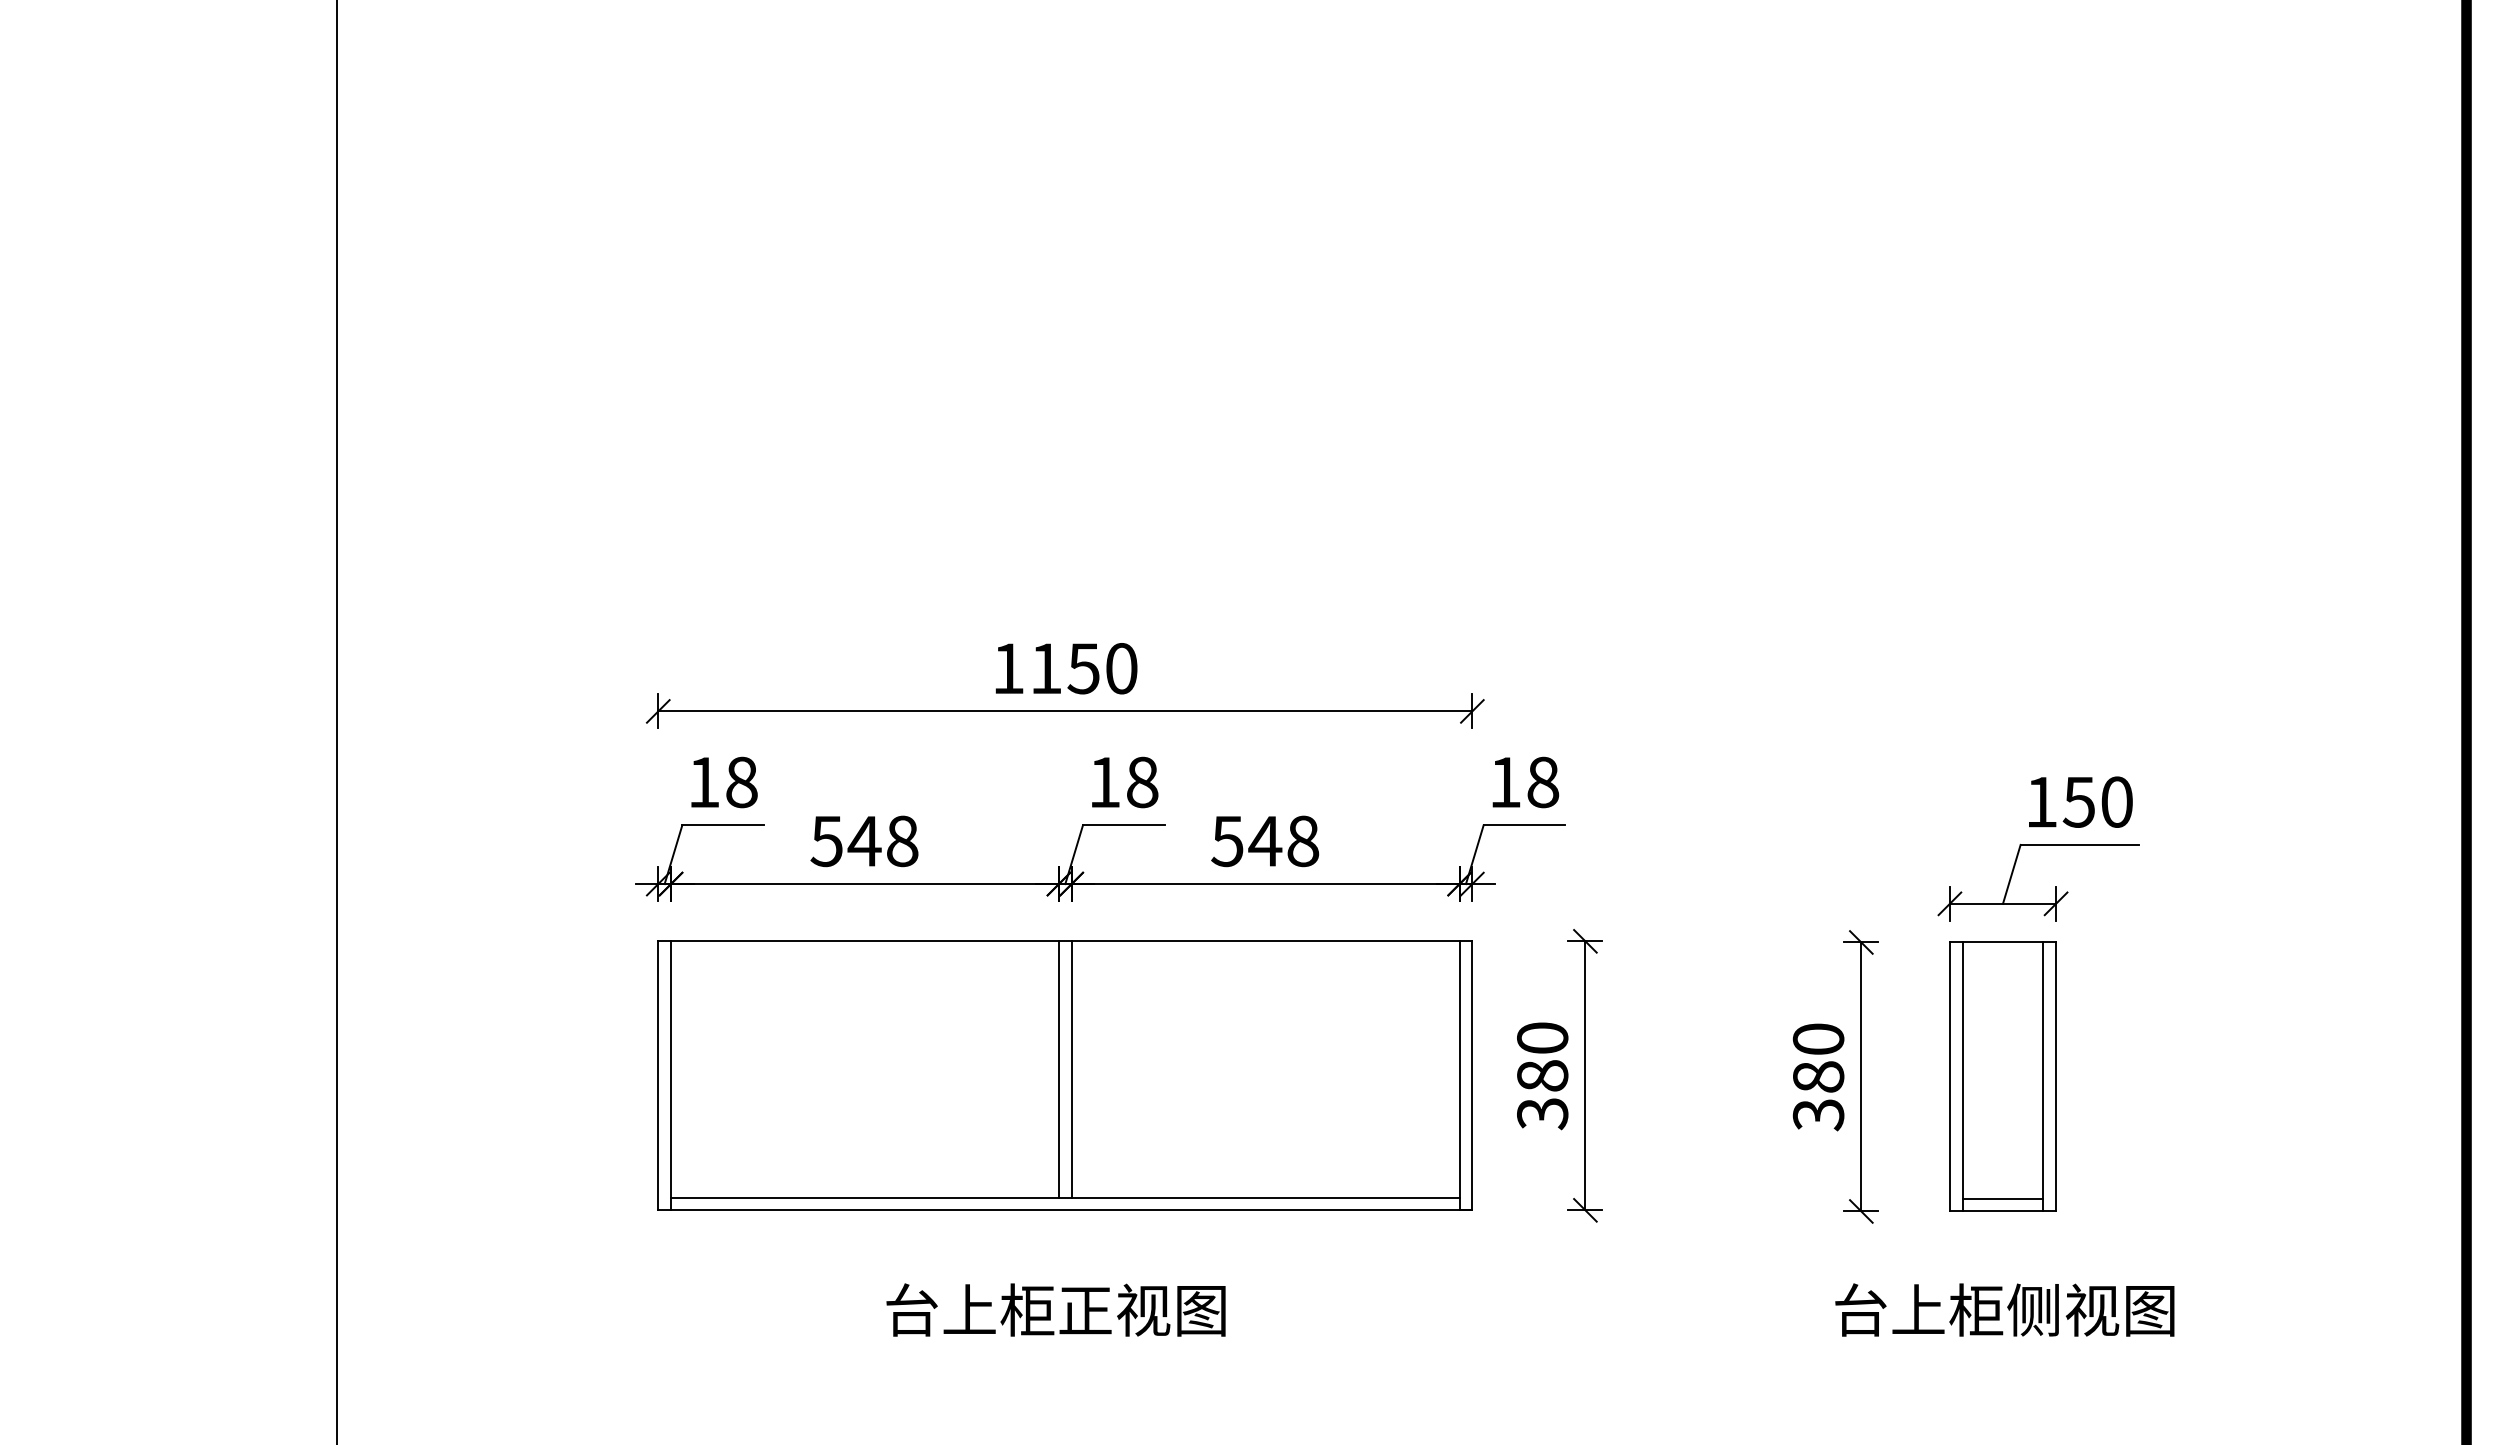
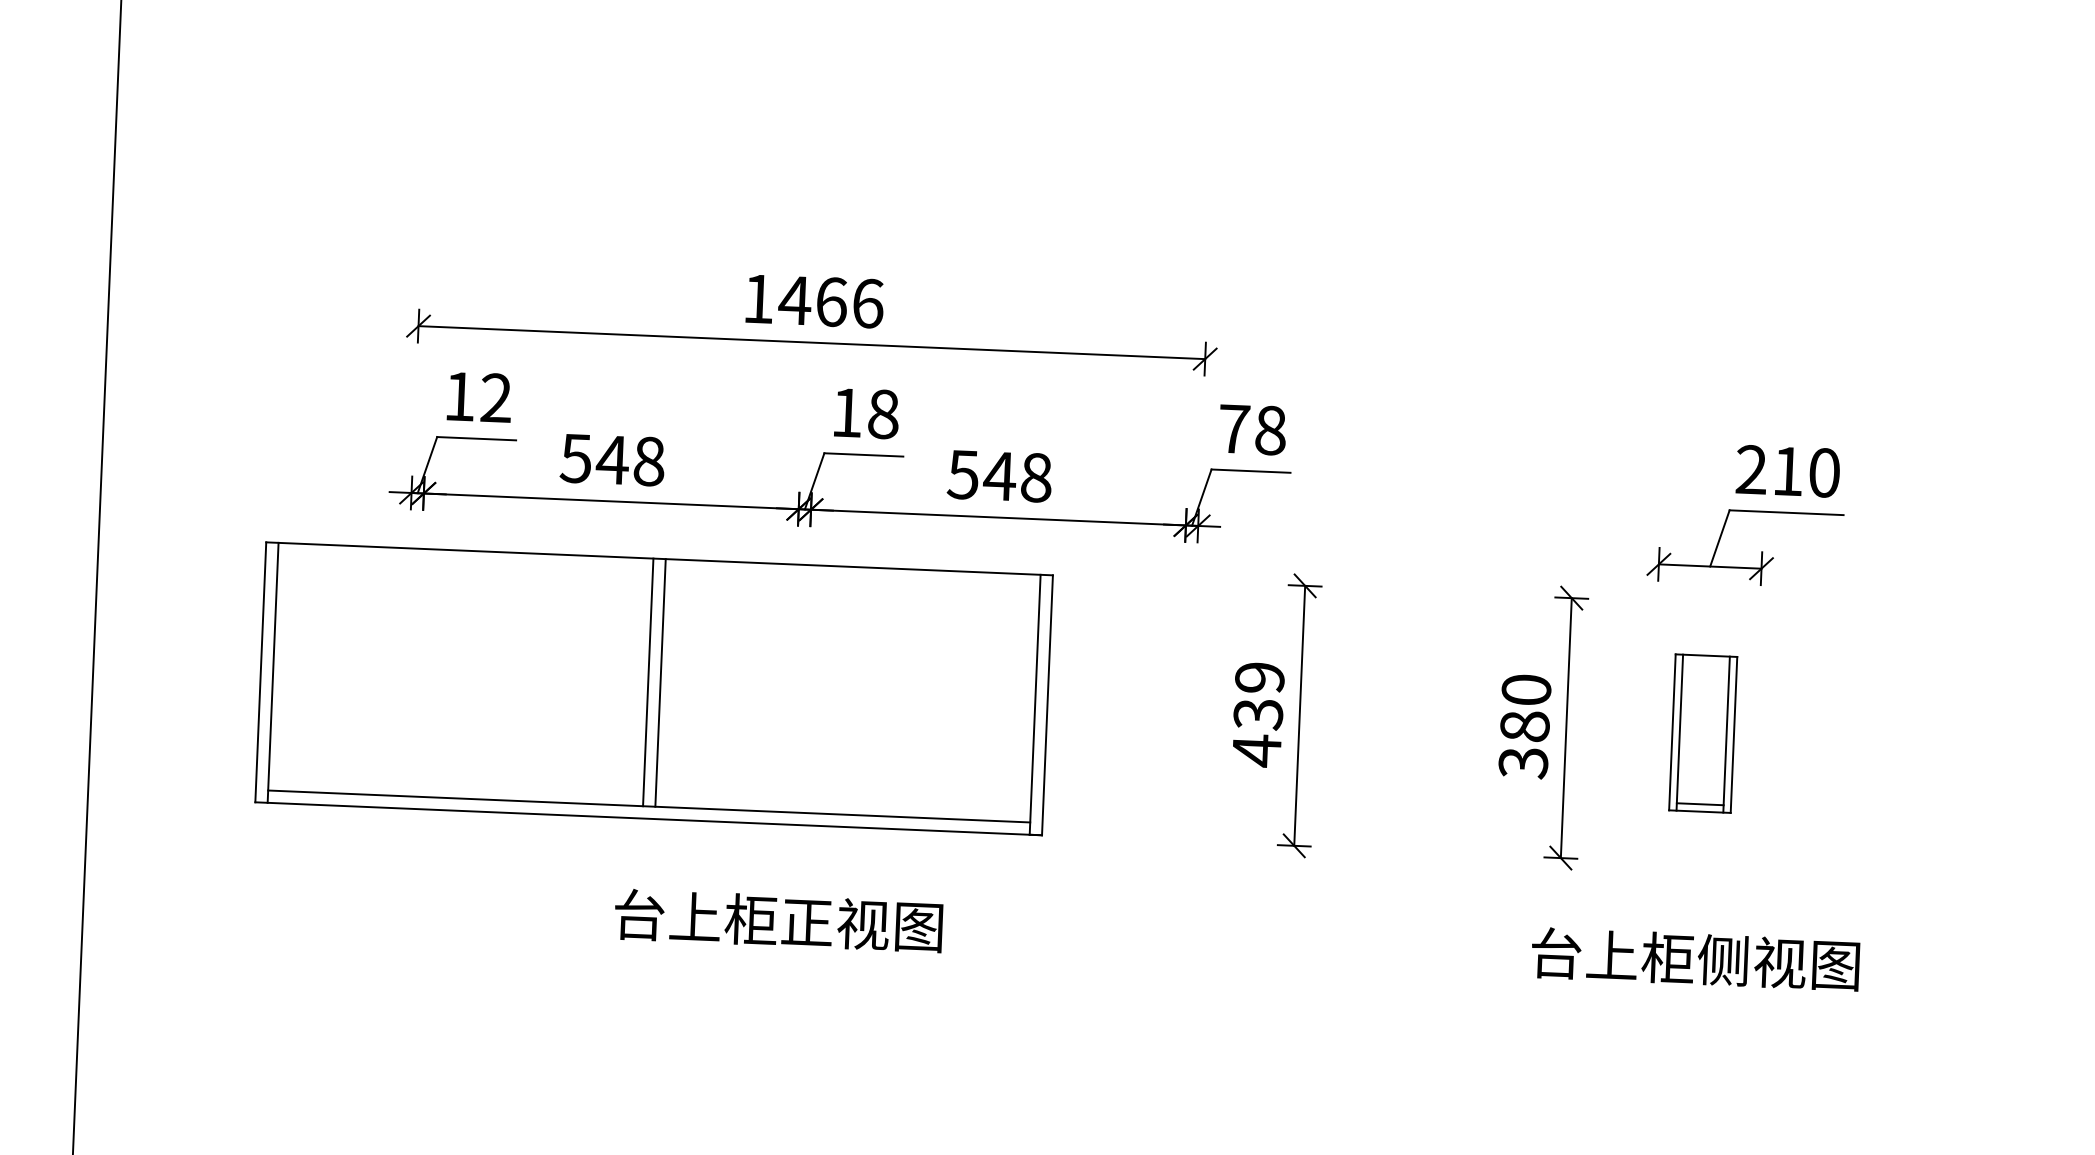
text: (1083, 668) -> (831, 301), 1150 -> 1466
text: (741, 782) -> (496, 398), 18 -> 12
text: (1505, 782) -> (1234, 429), 18 -> 78
text: (2060, 801) -> (1769, 469), 150 -> 210
part: (1064, 1075) -> (653, 688), moved
text: (1542, 1076) -> (1258, 714), 380 -> 439
part: (2002, 1076) -> (1702, 733), size x0.6

